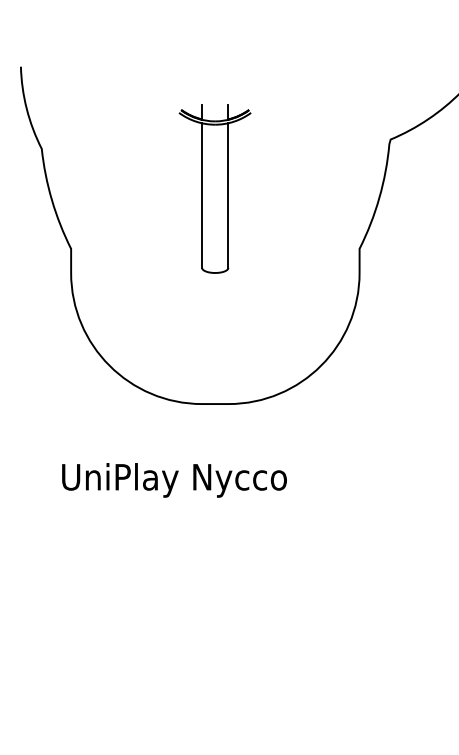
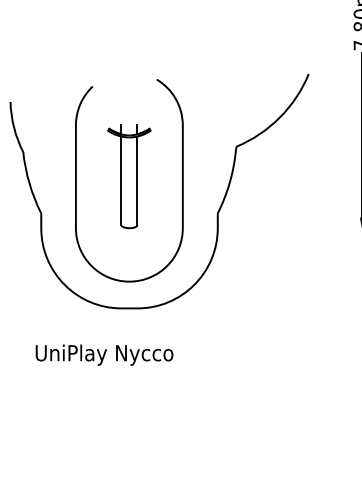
curve: (128, 195) -> (76, 180), added

